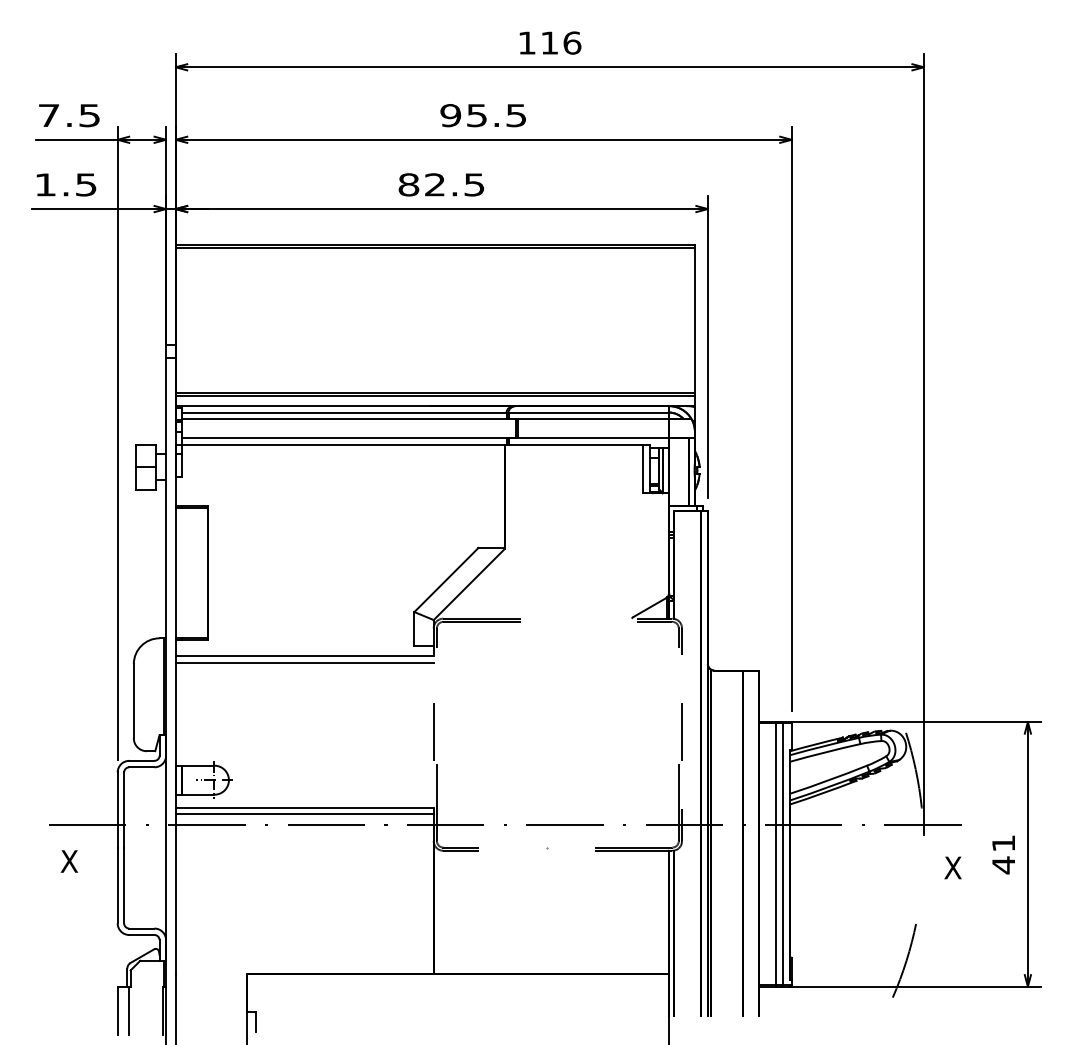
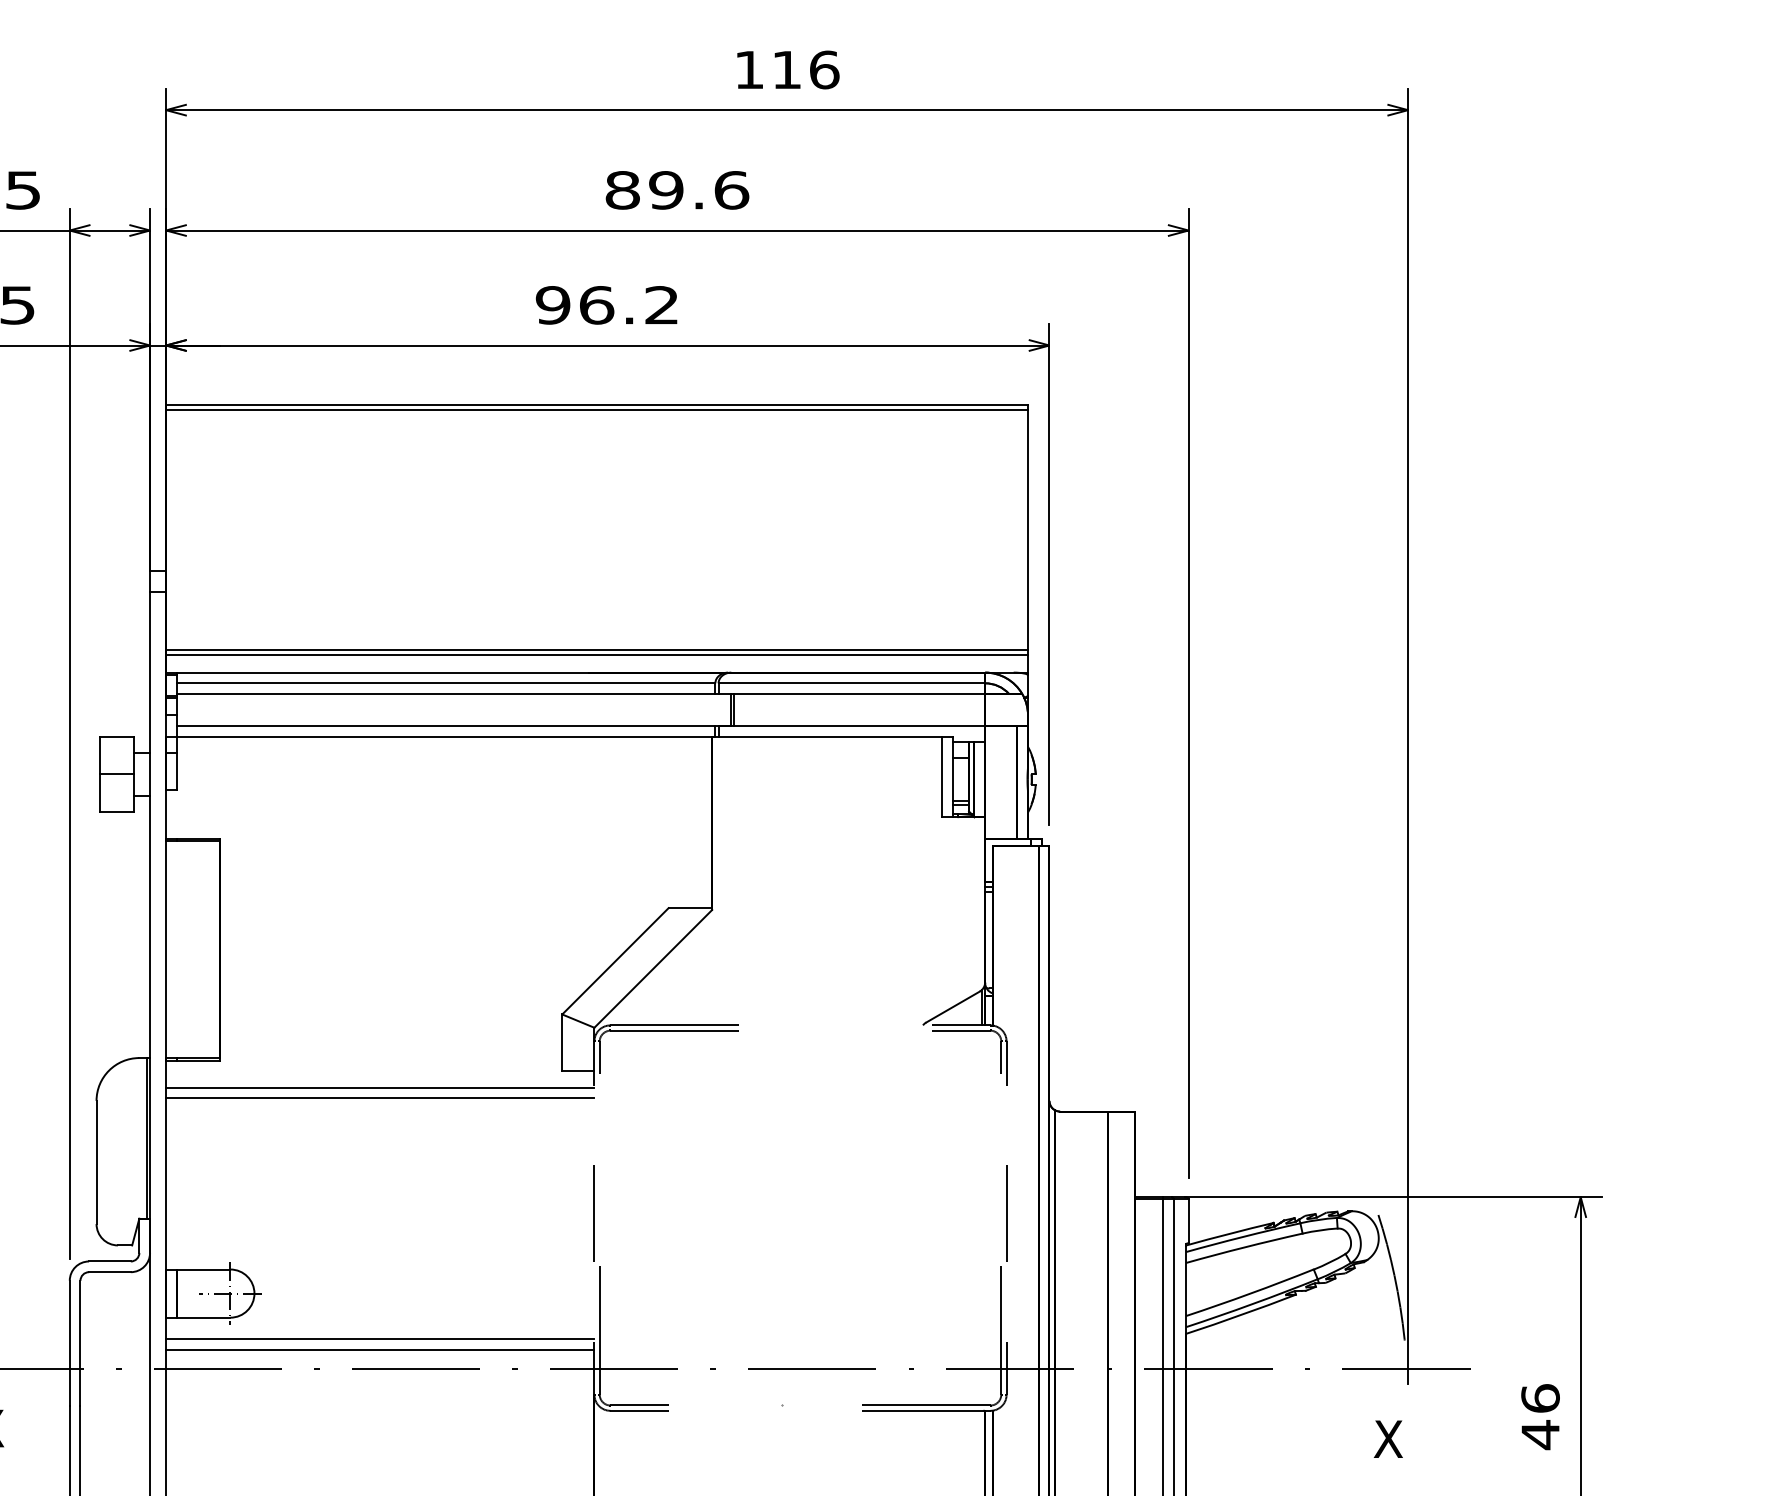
text: (483, 115) -> (677, 190), 95.5 -> 89.6
text: (441, 184) -> (607, 304), 82.5 -> 96.2
text: (1003, 842) -> (1540, 1396), 41 -> 46
text: (952, 867) -> (1387, 1438), moved

